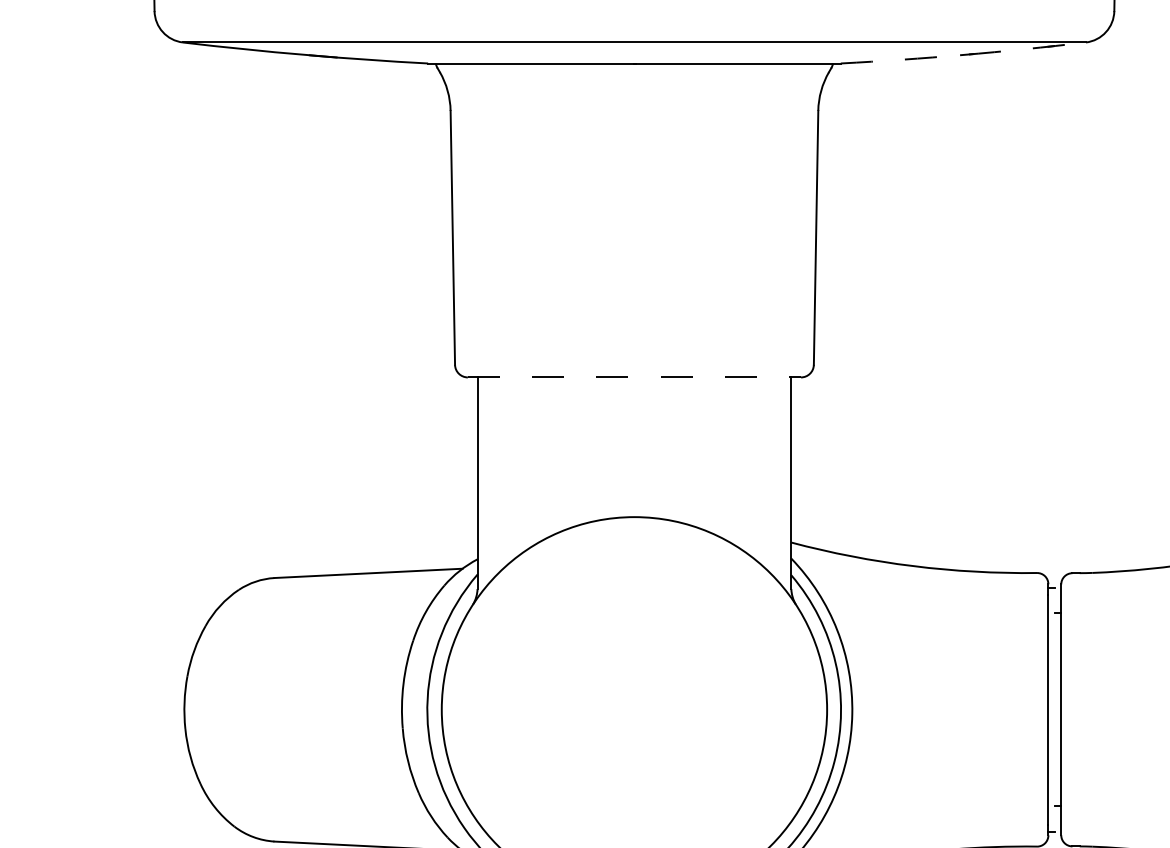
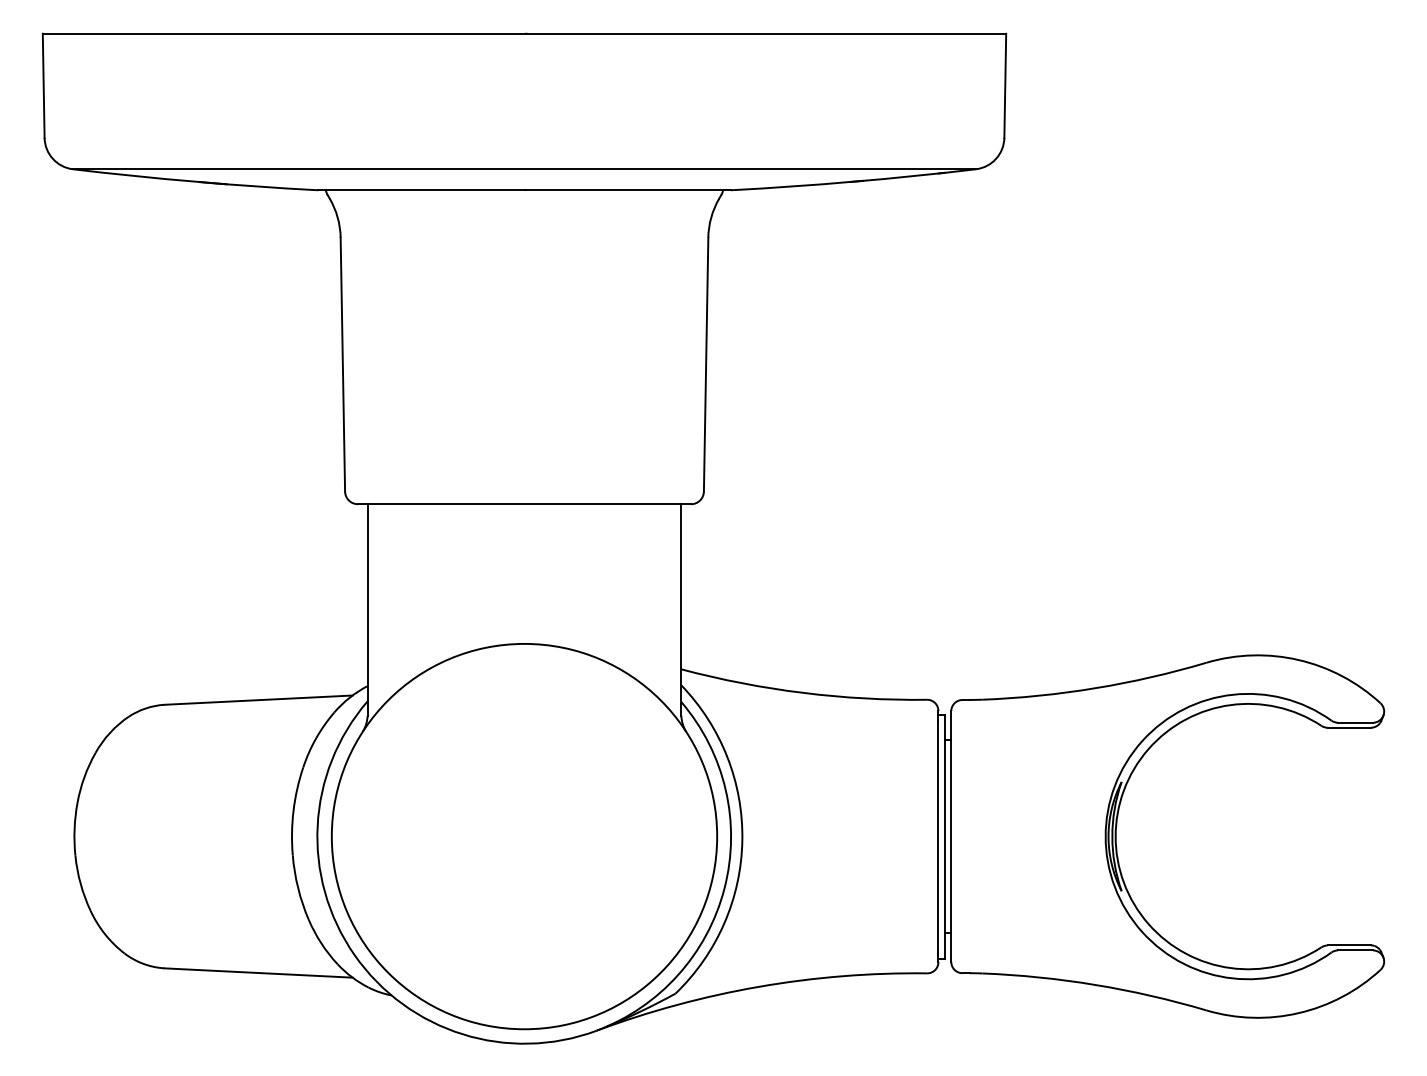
arc: (963, 54) -> (853, 181), dashed -> solid
line: (634, 377) -> (524, 504), dashed -> solid
line: (1054, 709) -> (944, 836), added

